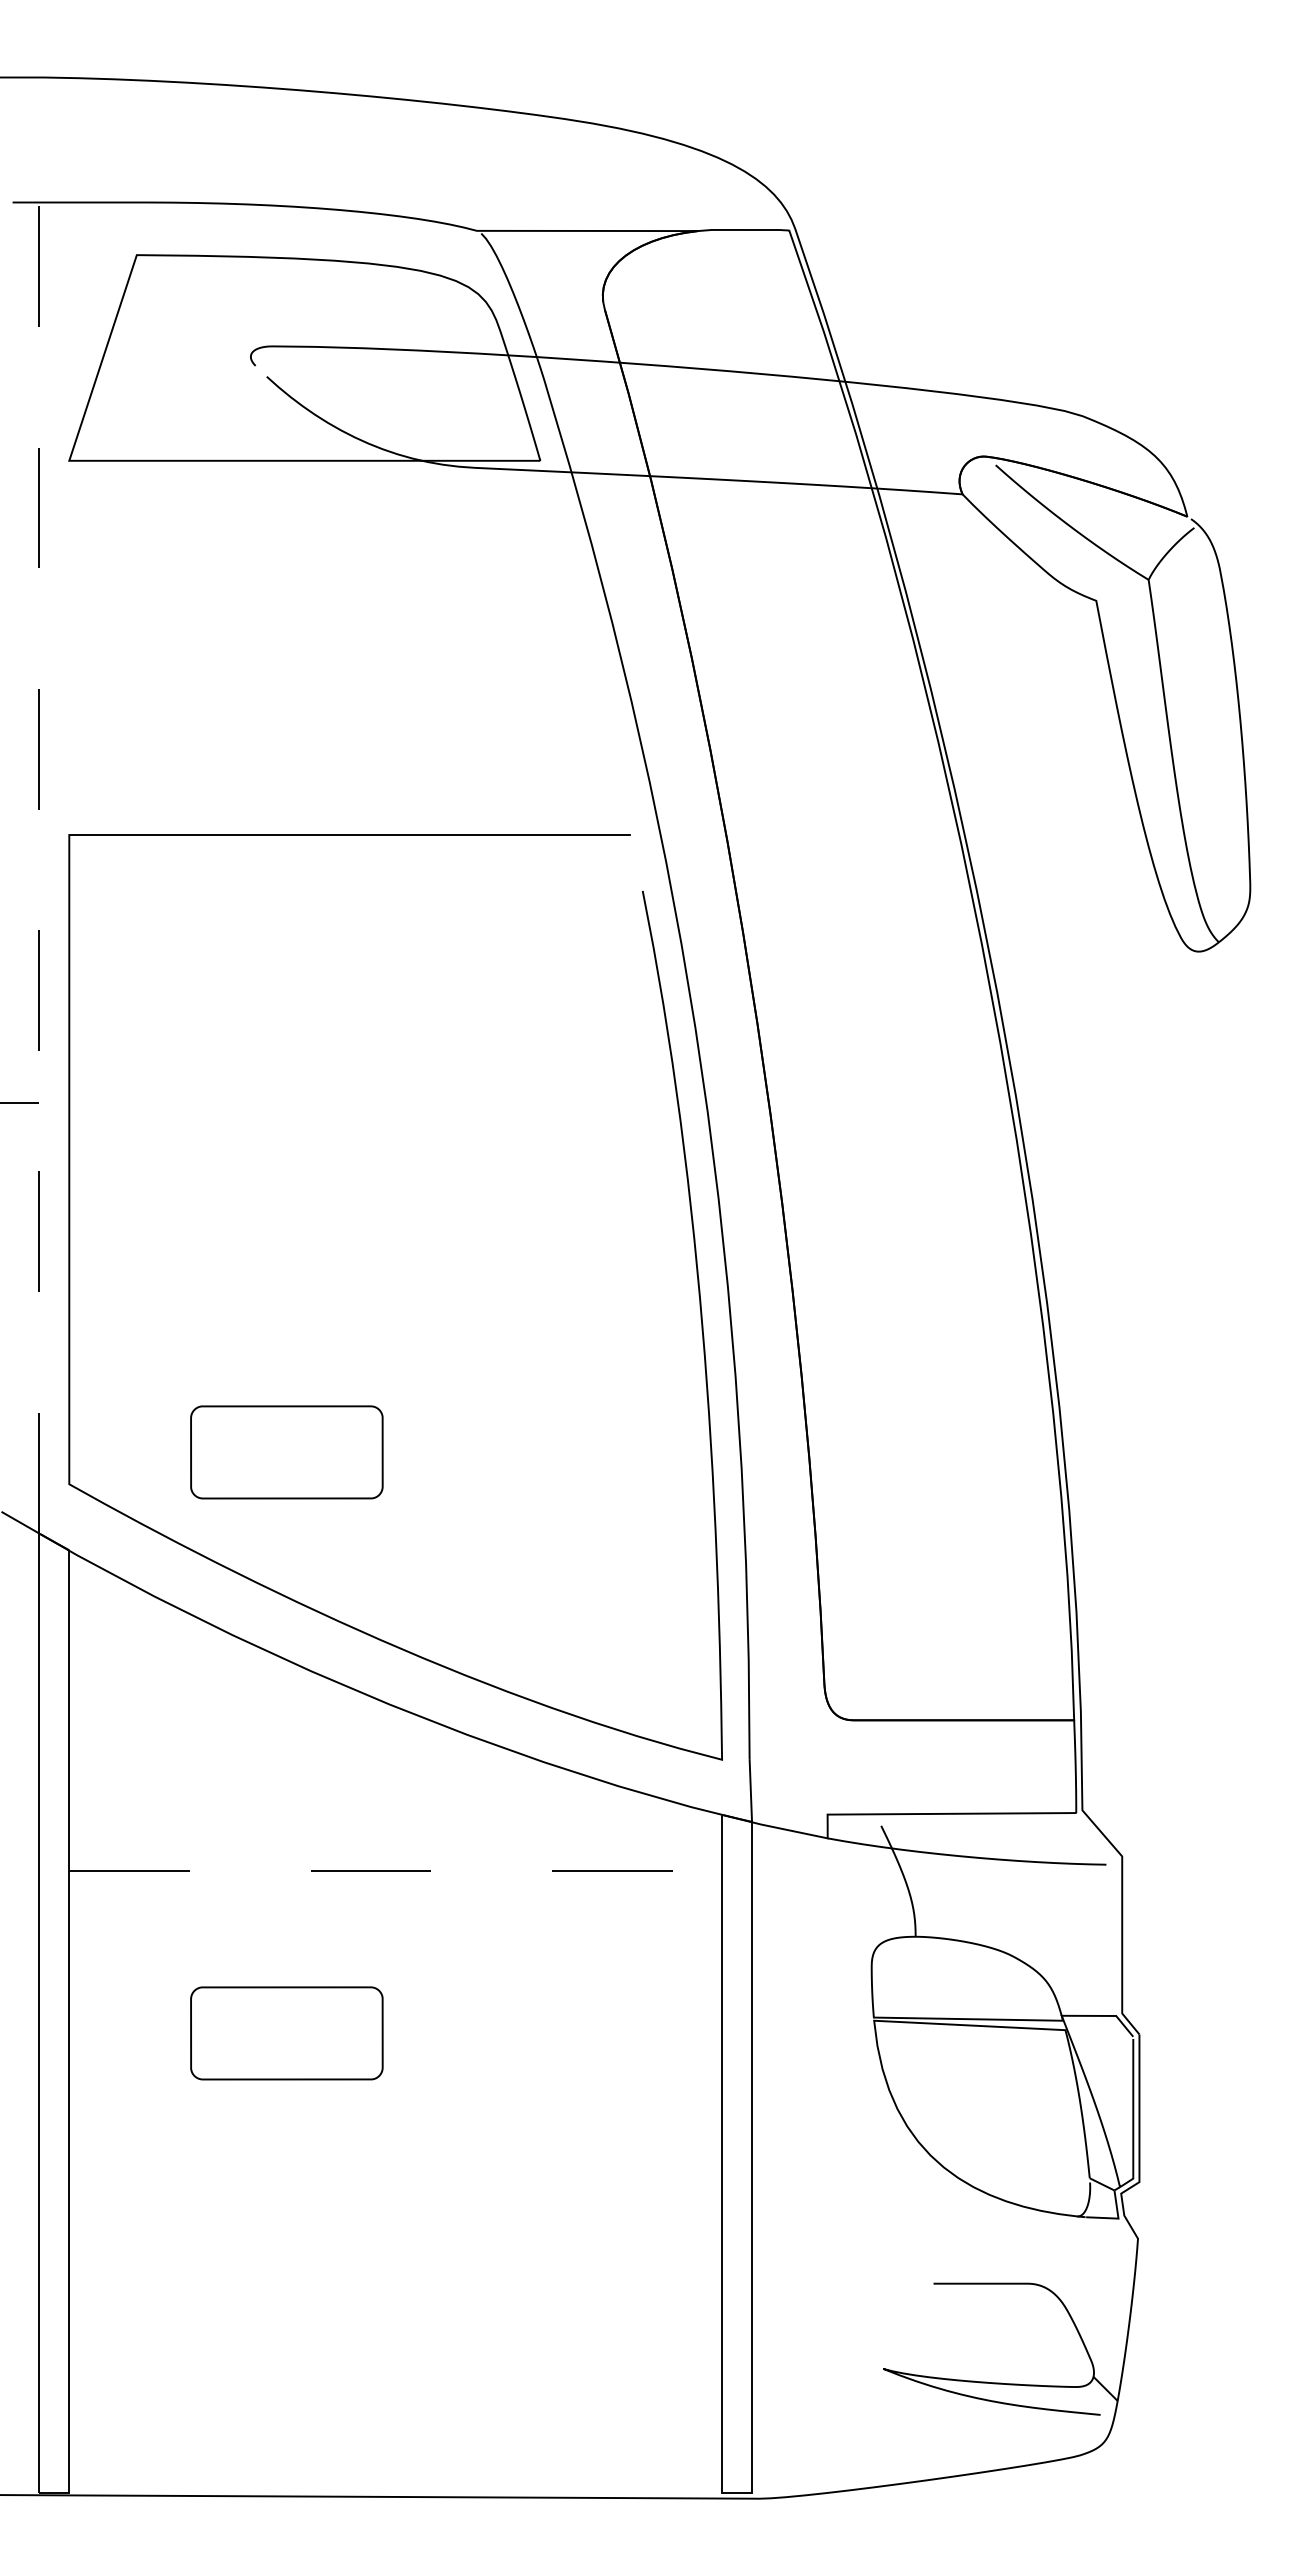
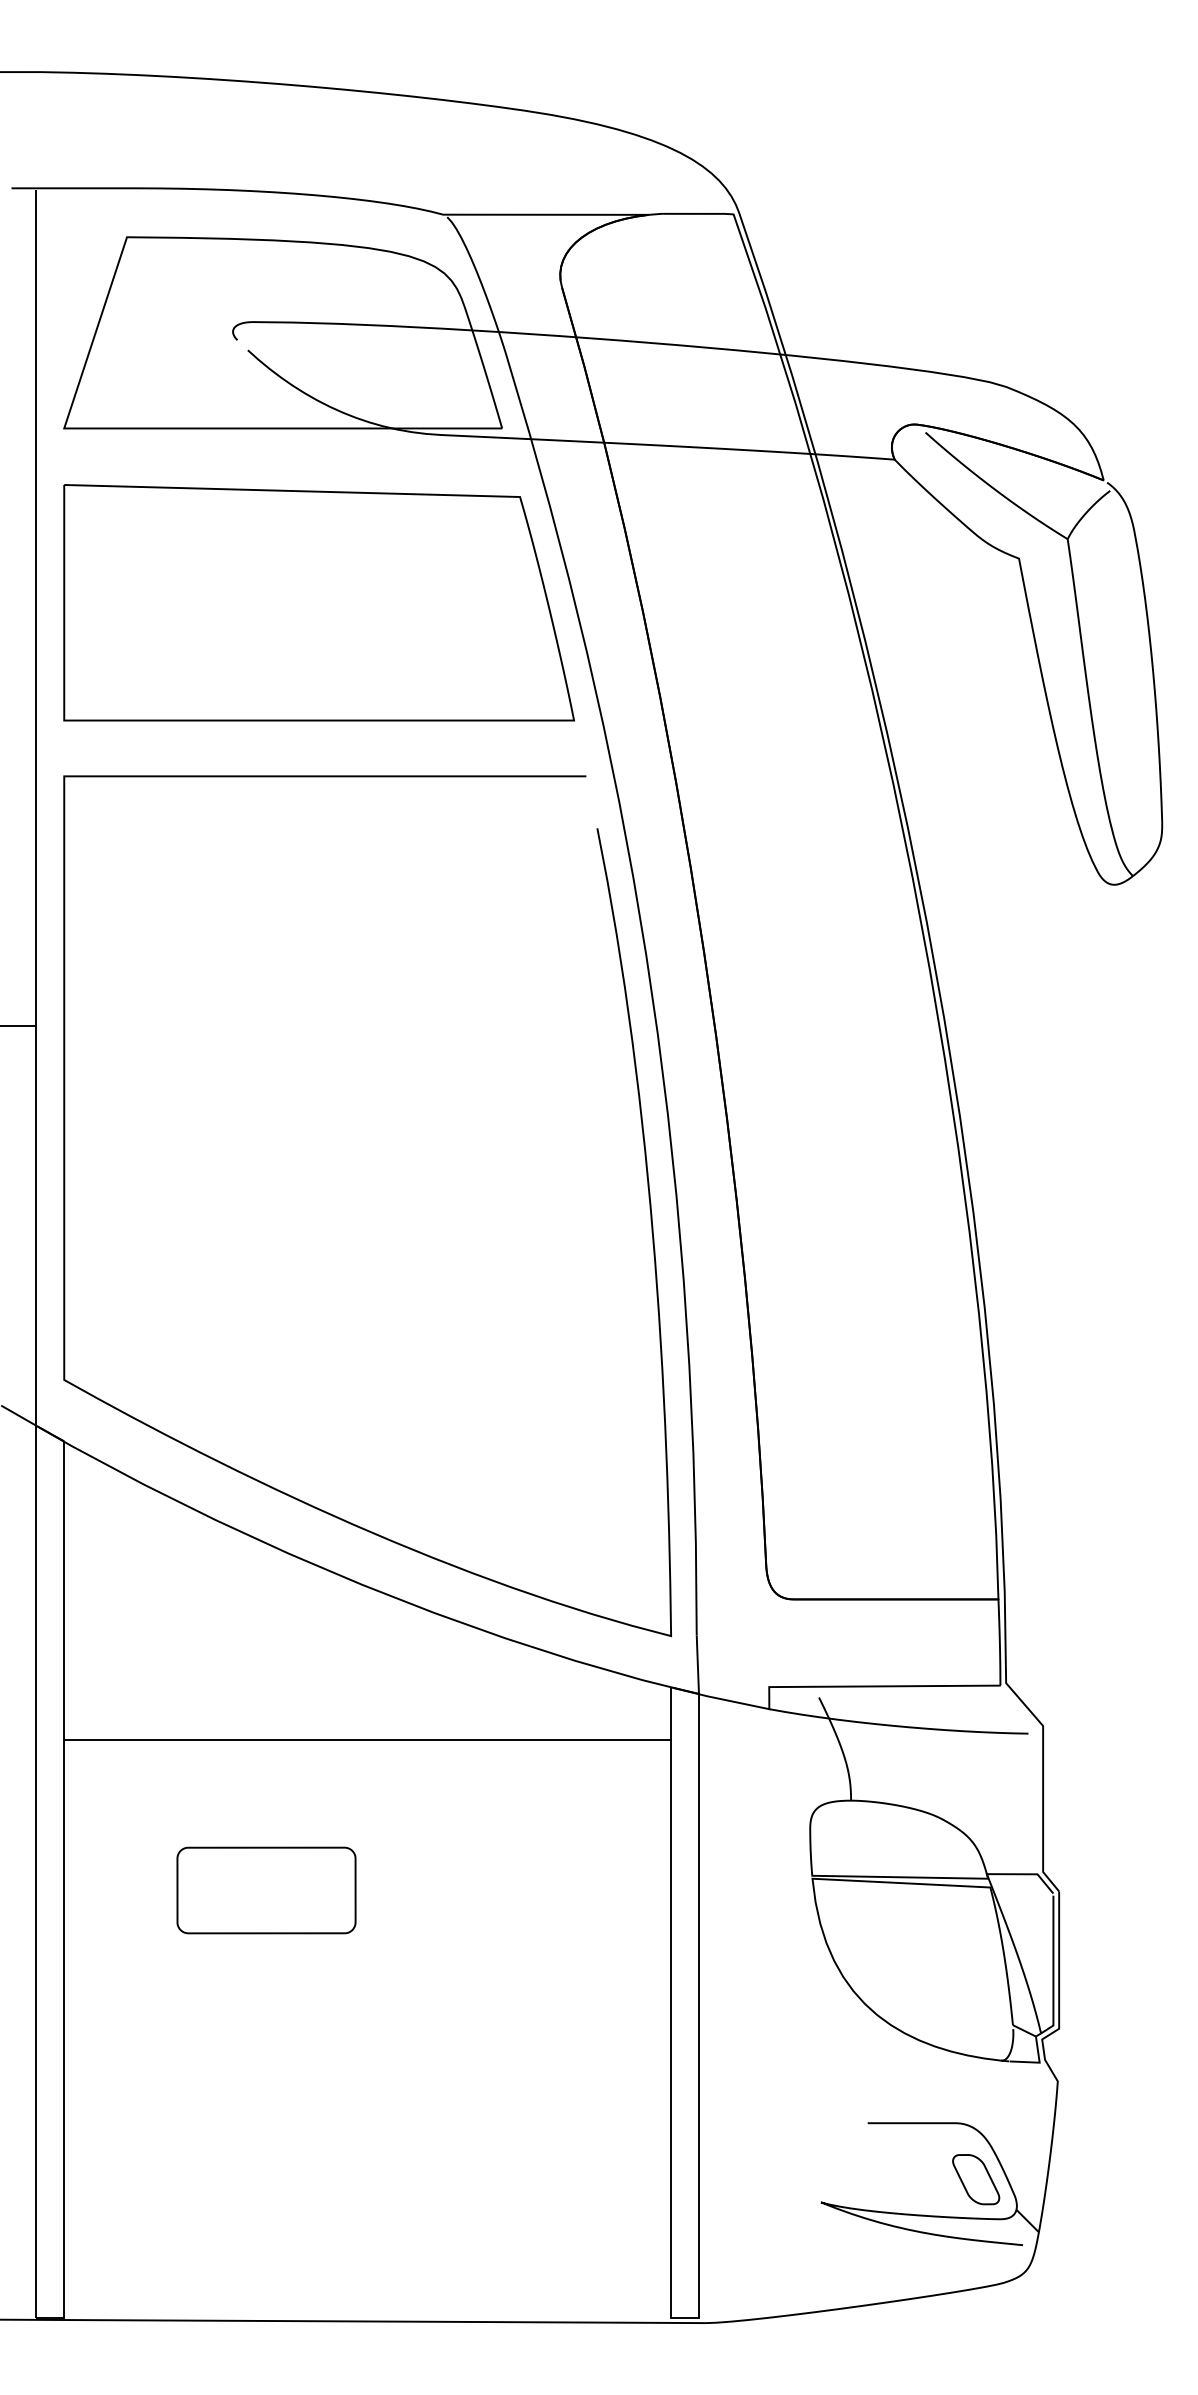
part: (343, 647) -> (319, 602), added
line: (39, 868) -> (36, 807), dashed -> solid
part: (286, 1452) -> (266, 1350), removed
line: (395, 1871) -> (367, 1739), dashed -> solid
part: (1049, 2344) -> (975, 2179), added

